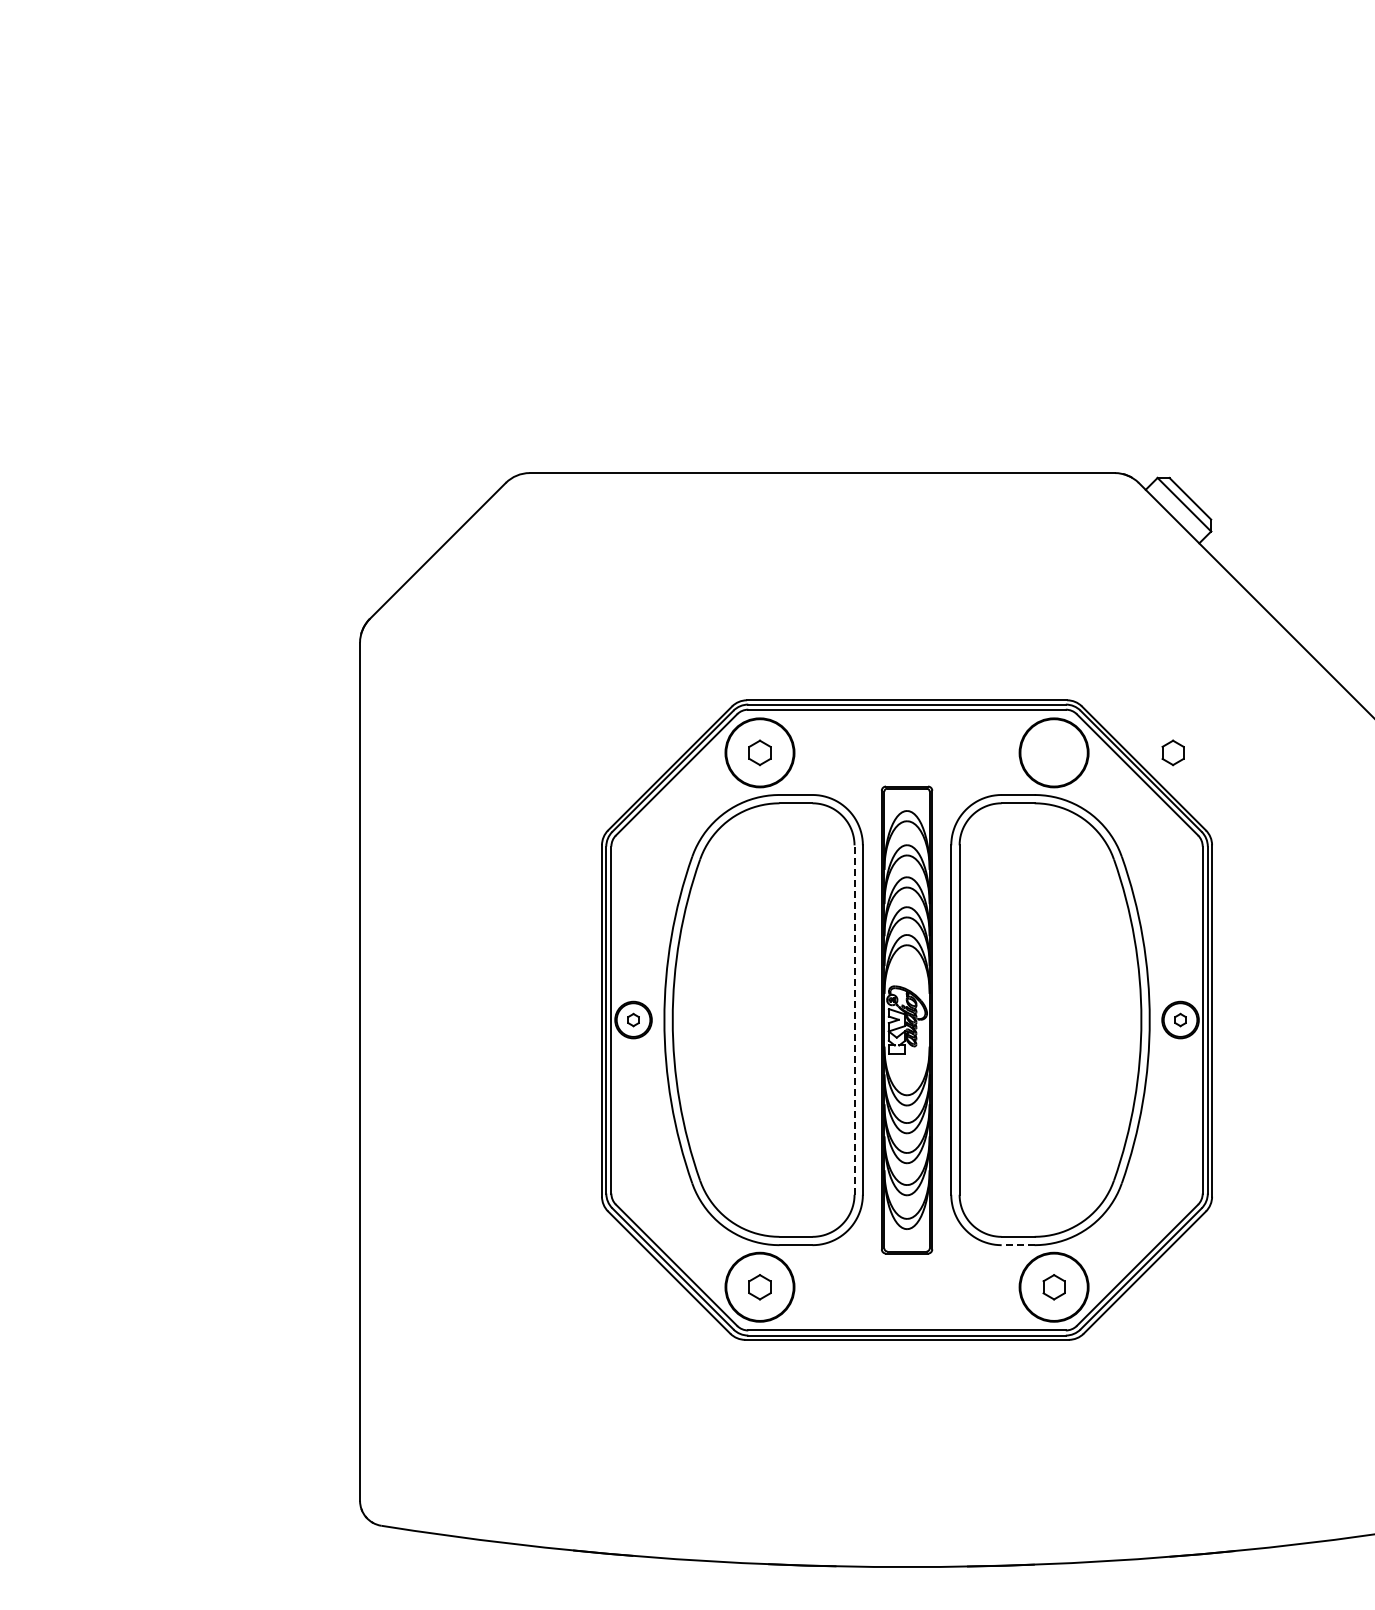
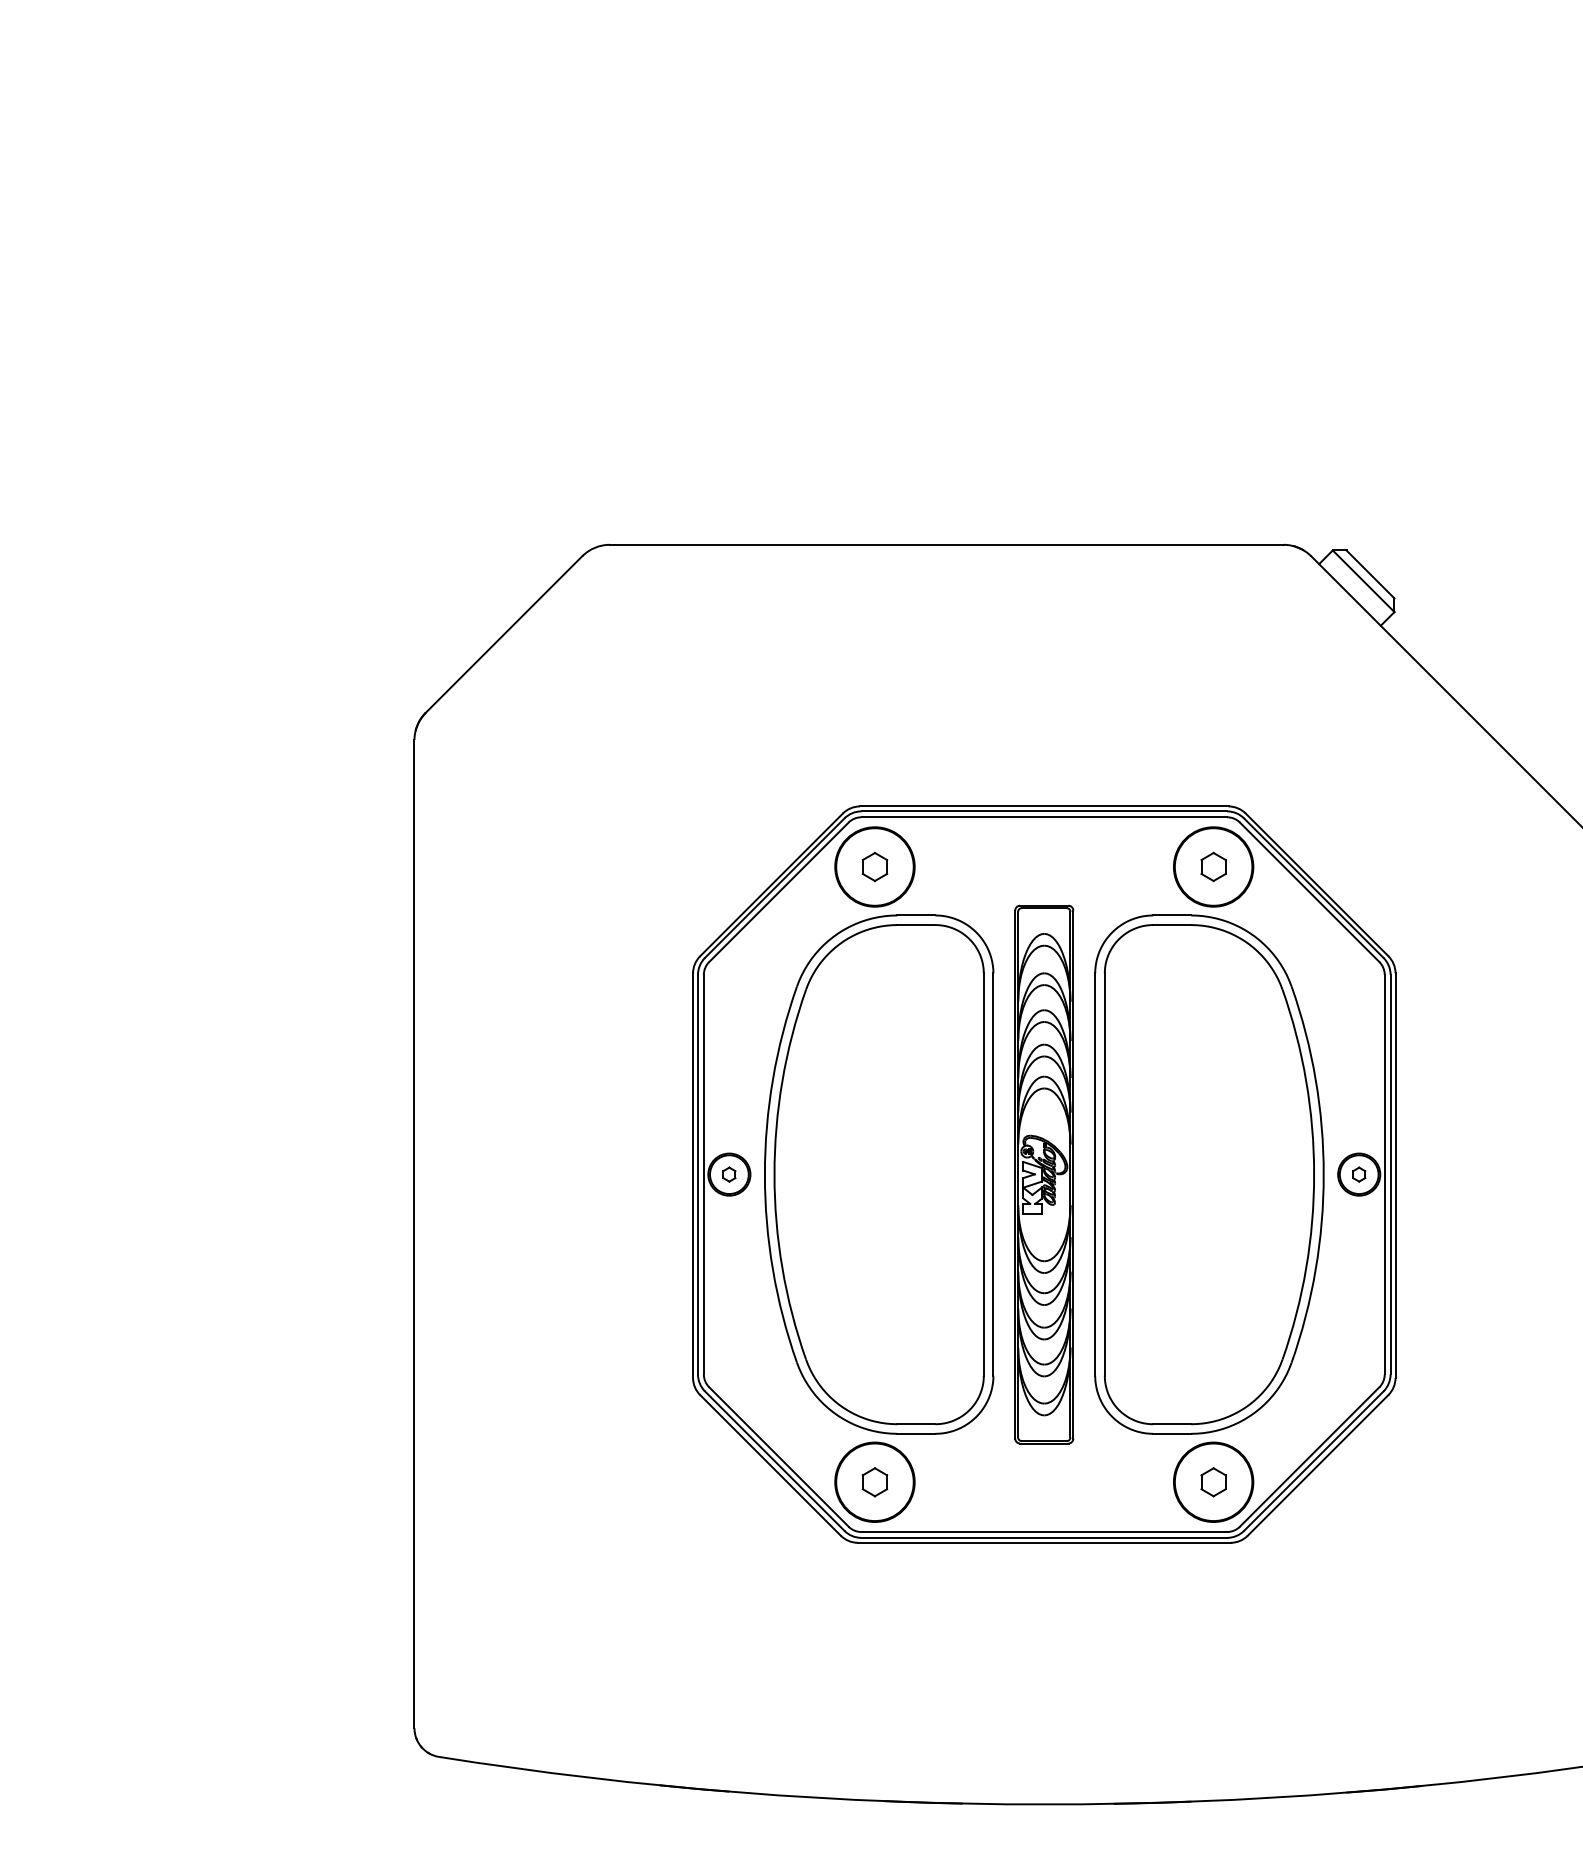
part: (1172, 752) -> (1212, 866), moved
line: (854, 1020) -> (983, 1175), dashed -> solid
line: (1017, 1245) -> (1171, 1434), dashed -> solid

